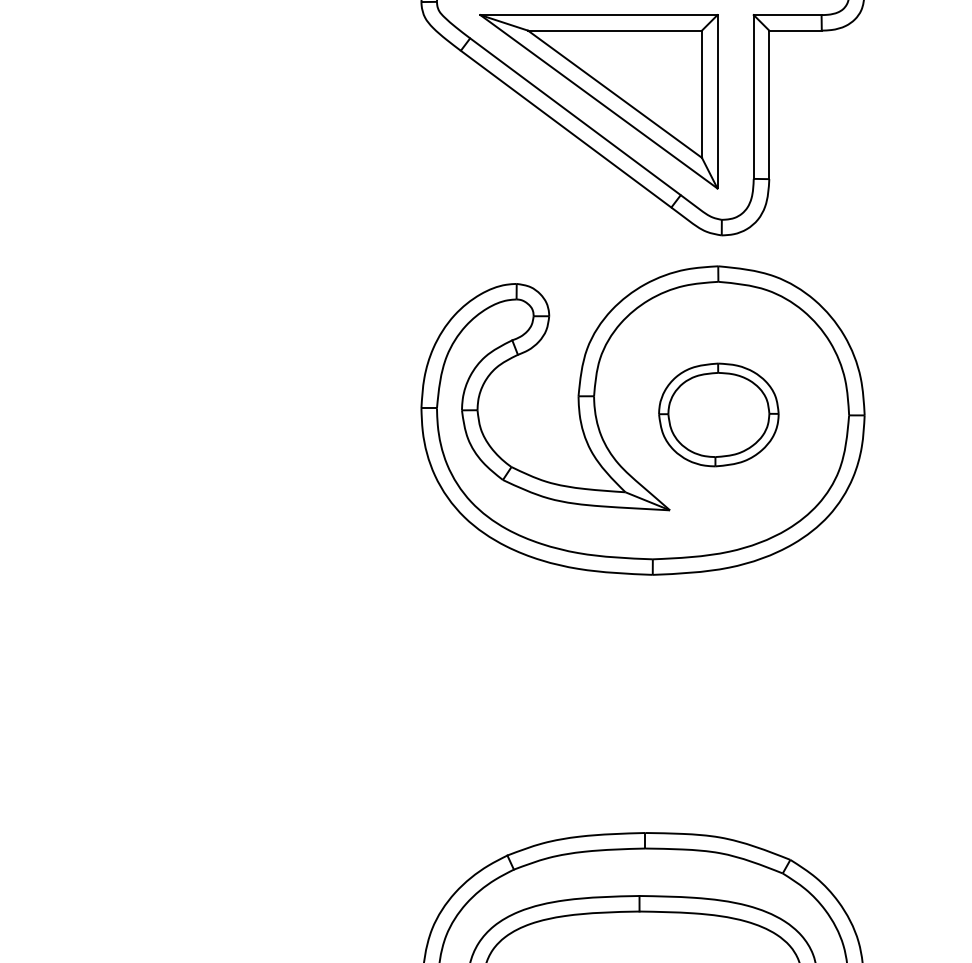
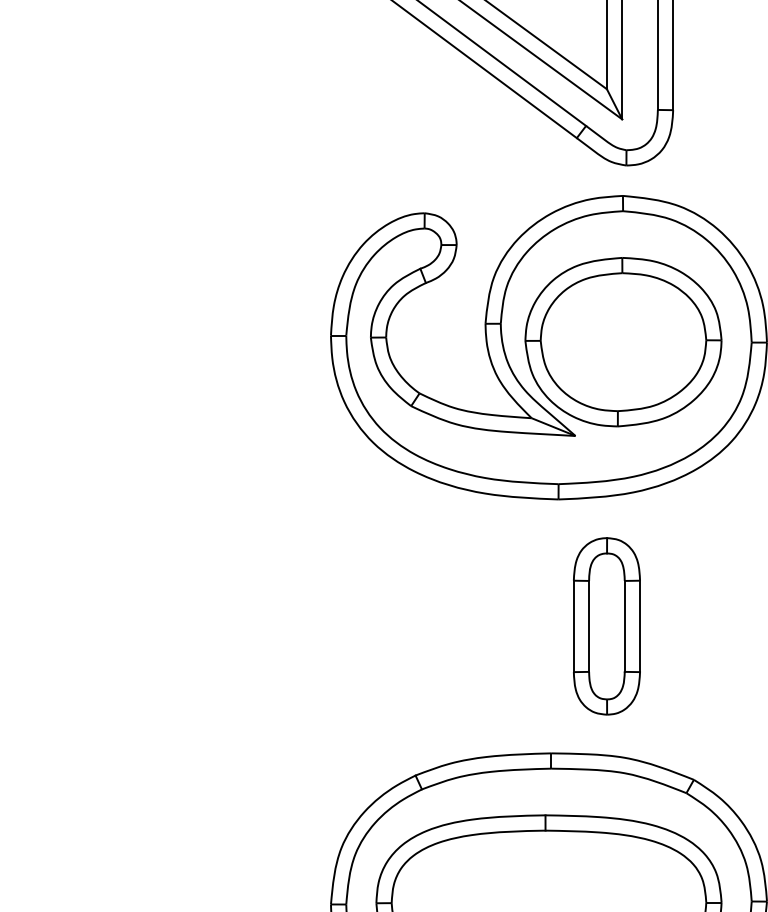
part: (718, 414) -> (623, 341), size x1.67
part: (701, 703) -> (606, 625), added

